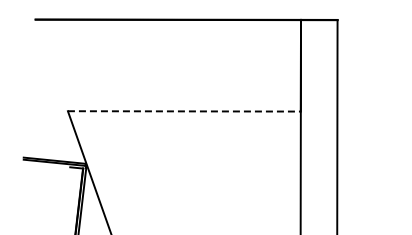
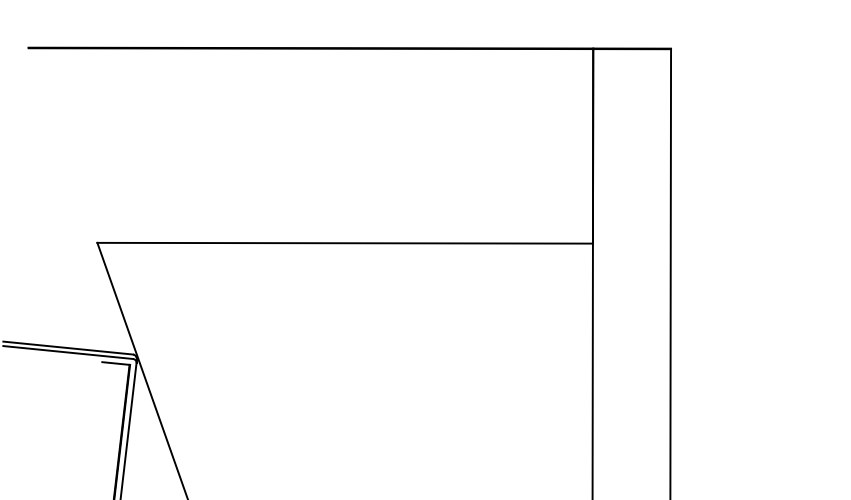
line: (184, 111) -> (345, 243), dashed -> solid

